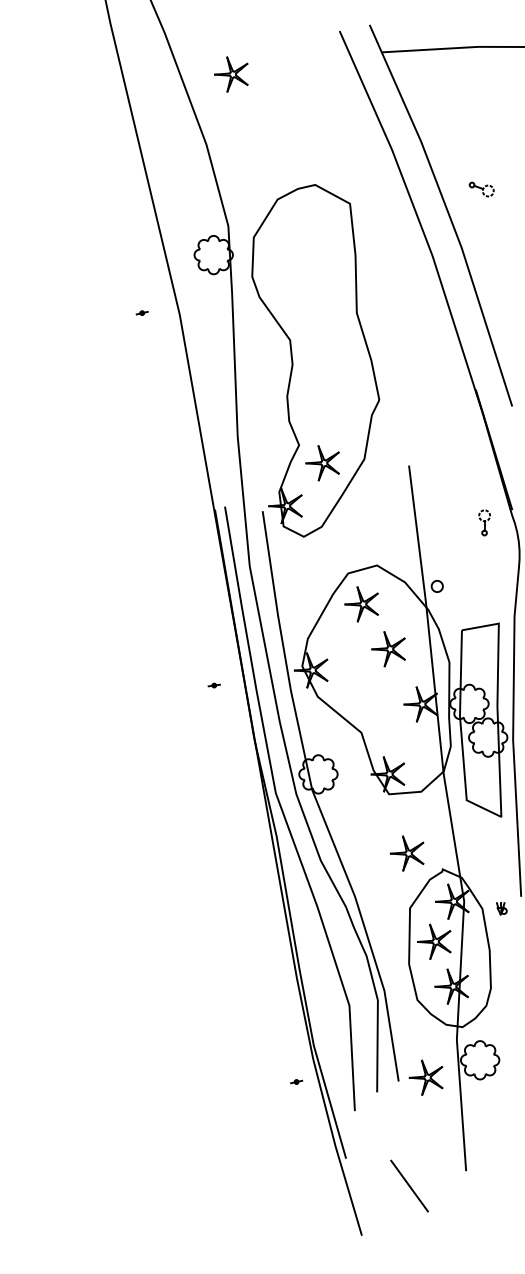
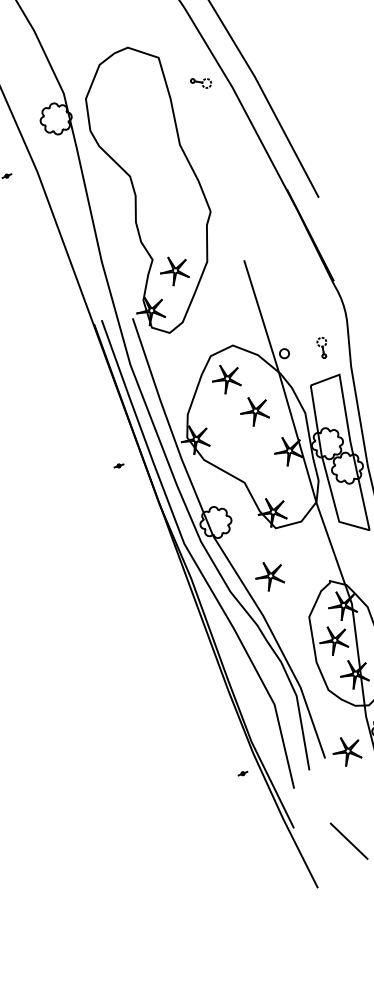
part: (481, 189) -> (201, 83), moved
part: (484, 522) -> (322, 347), moved
part: (406, 853) -> (268, 576), moved

